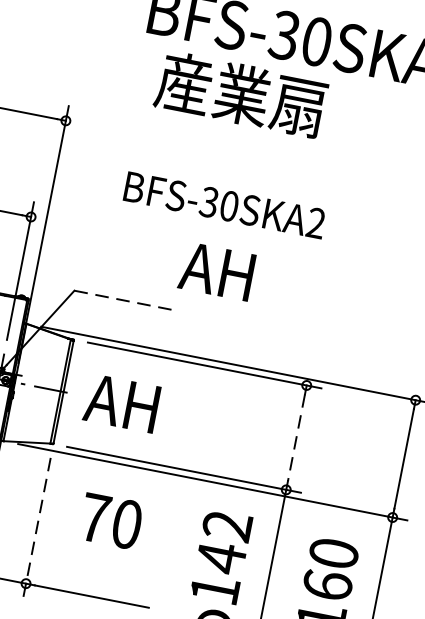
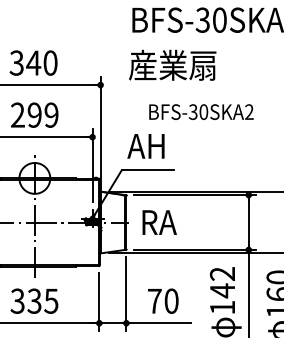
text: (241, 92) -> (172, 64), moved
text: (225, 204) -> (201, 111), moved
text: (215, 271) -> (145, 146), moved
line: (125, 301) -> (148, 170), dashed -> solid
text: (122, 403) -> (157, 222), AH -> RA
line: (296, 437) -> (248, 222), dashed -> solid
text: (111, 519) -> (163, 300), moved
line: (36, 528) -> (126, 294), dashed -> solid

